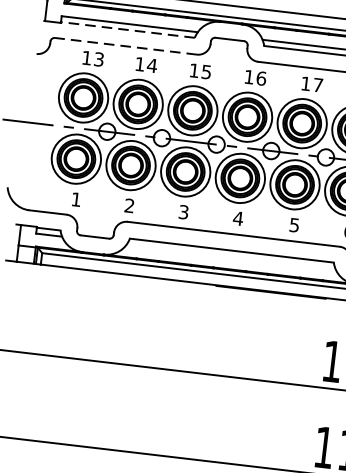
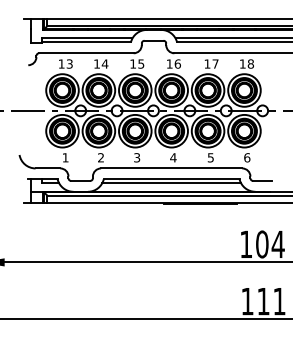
line: (128, 30) -> (86, 42), dashed -> solid
line: (124, 46) -> (85, 53), dashed -> solid
line: (230, 256) -> (171, 183), added

